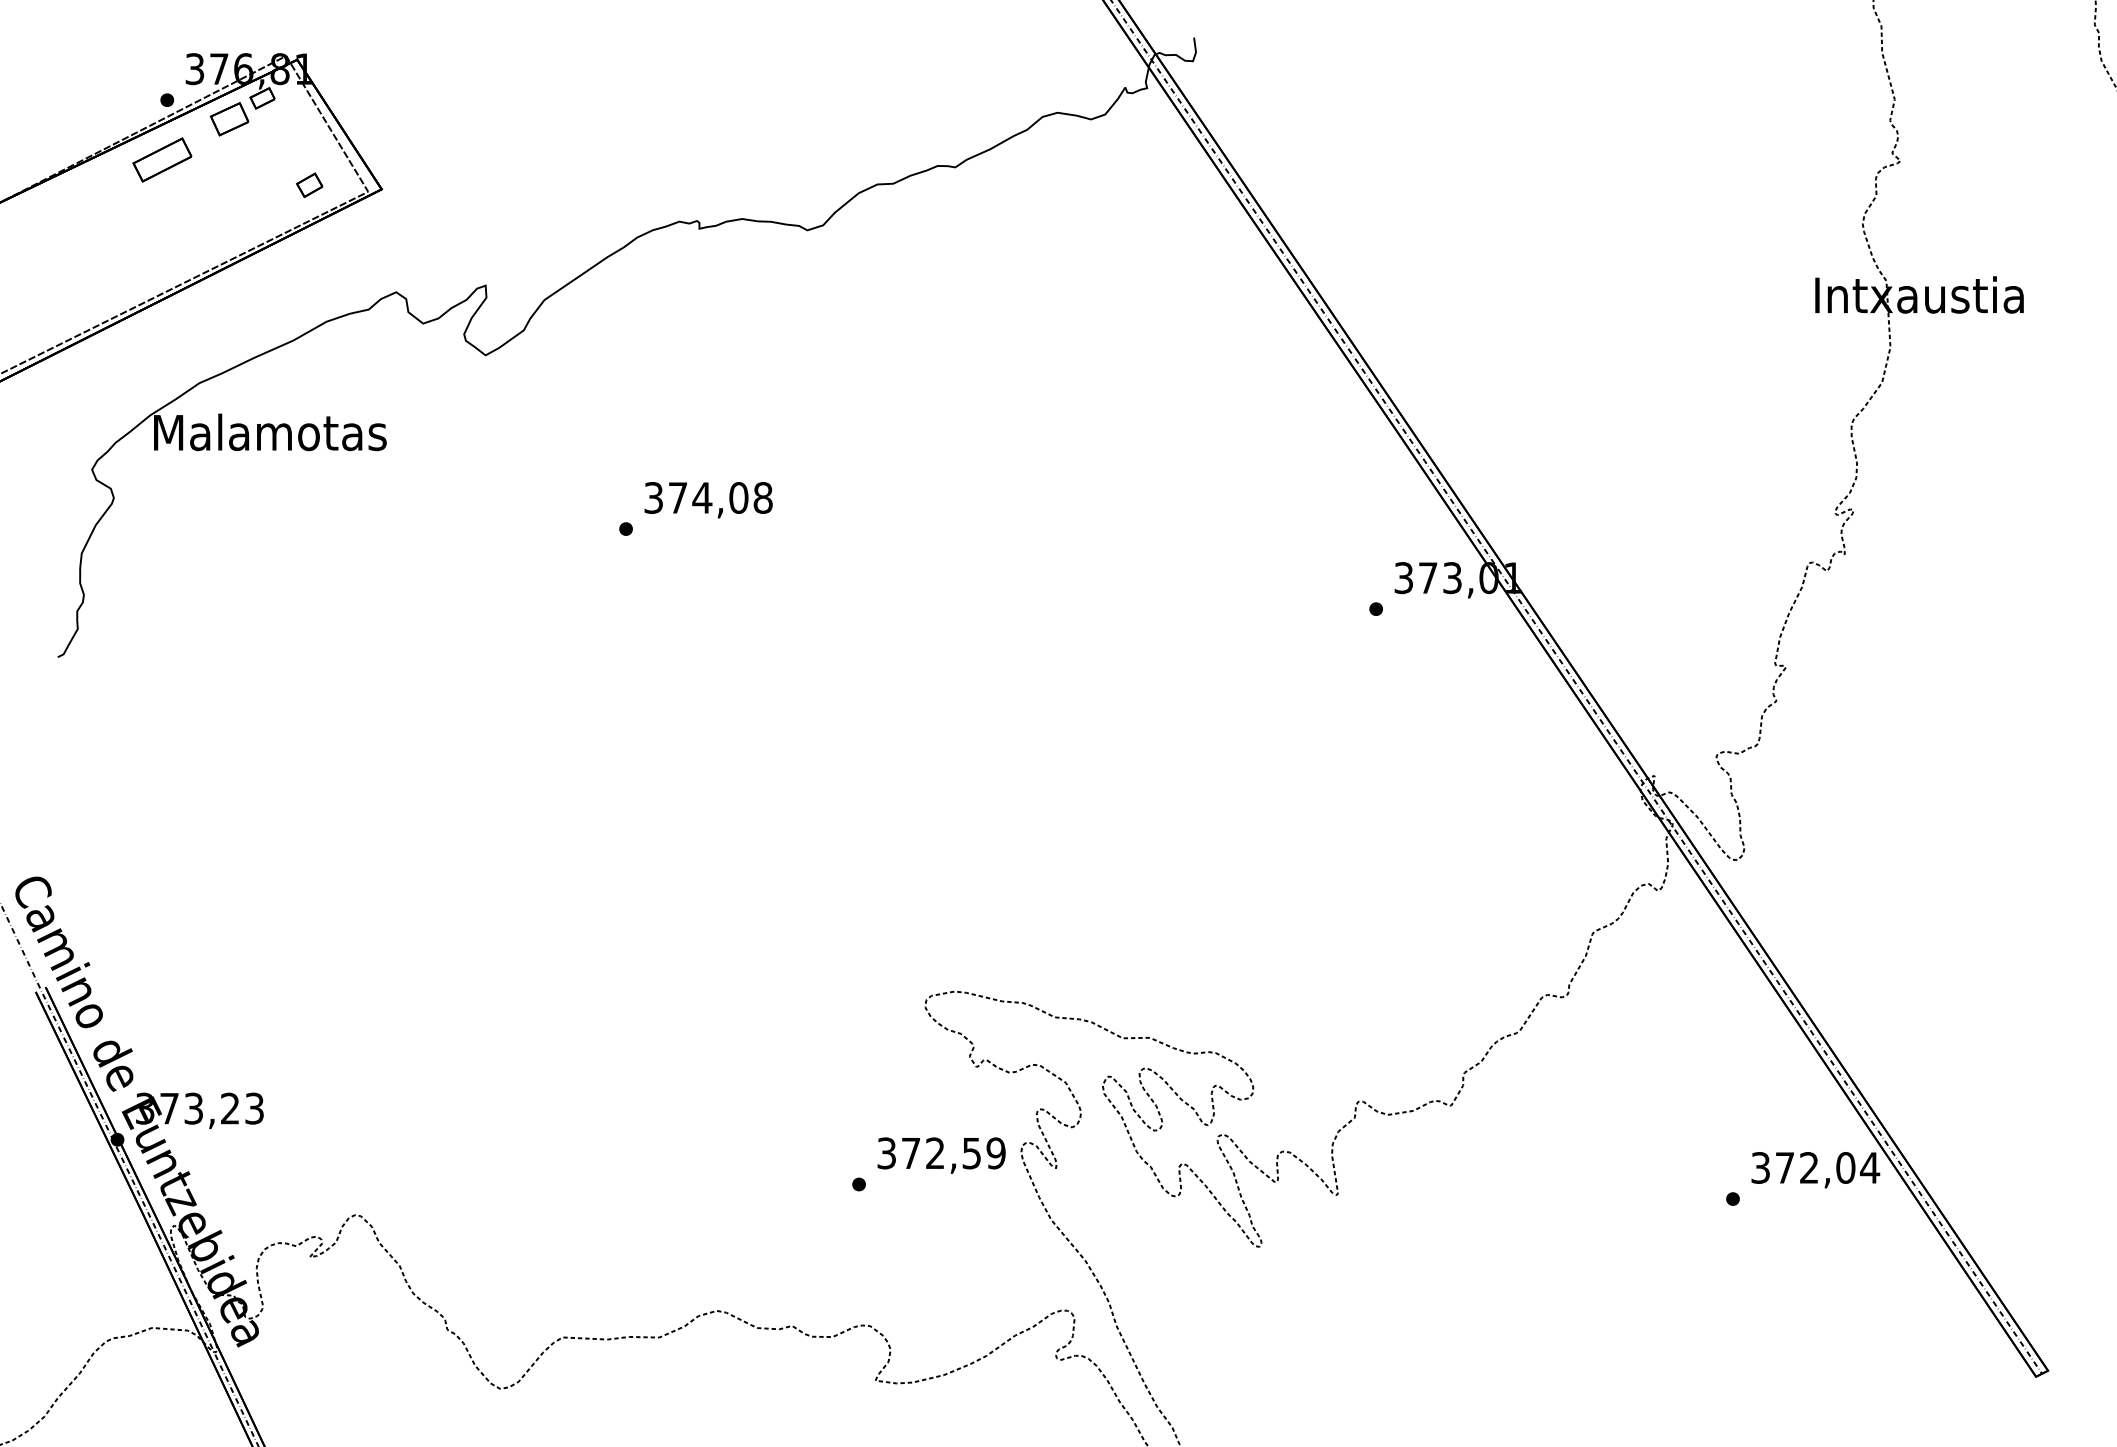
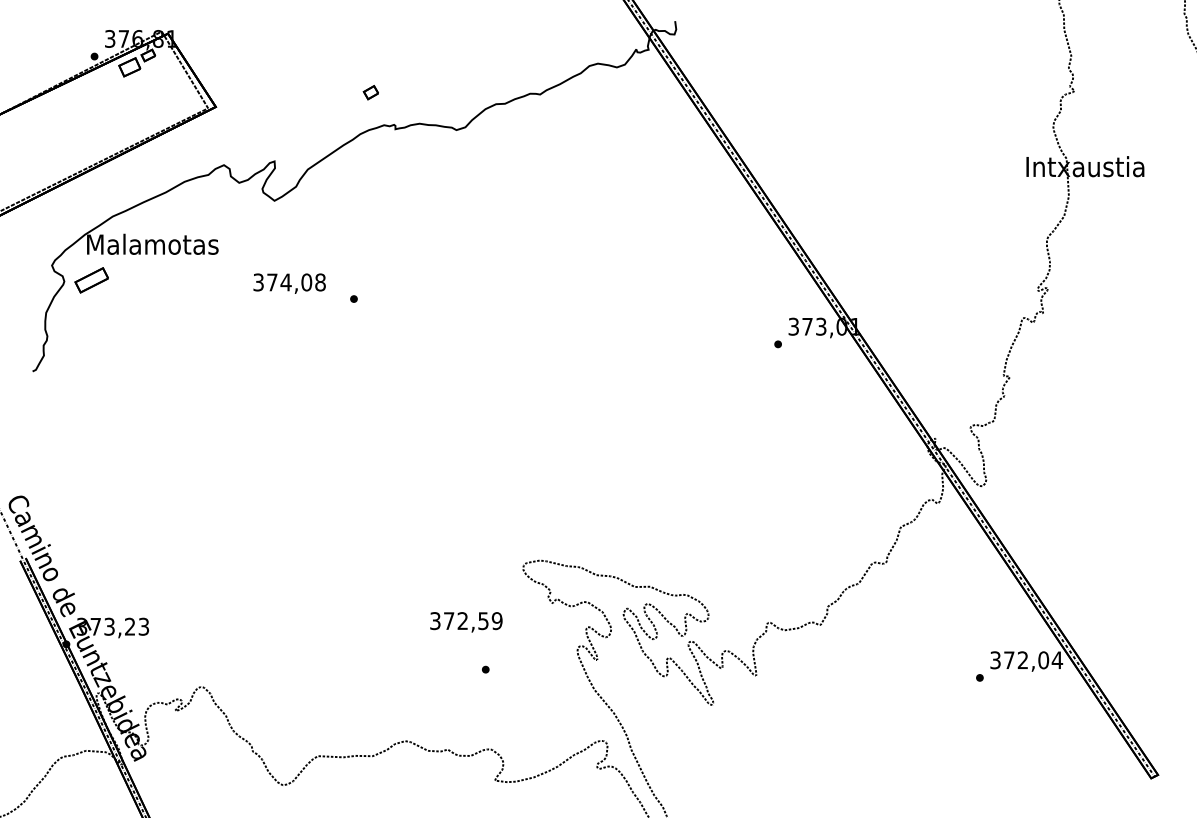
part: (161, 160) -> (91, 280), moved
part: (308, 184) -> (370, 92), moved
text: (708, 499) -> (289, 283), moved
text: (941, 1155) -> (466, 622), moved

